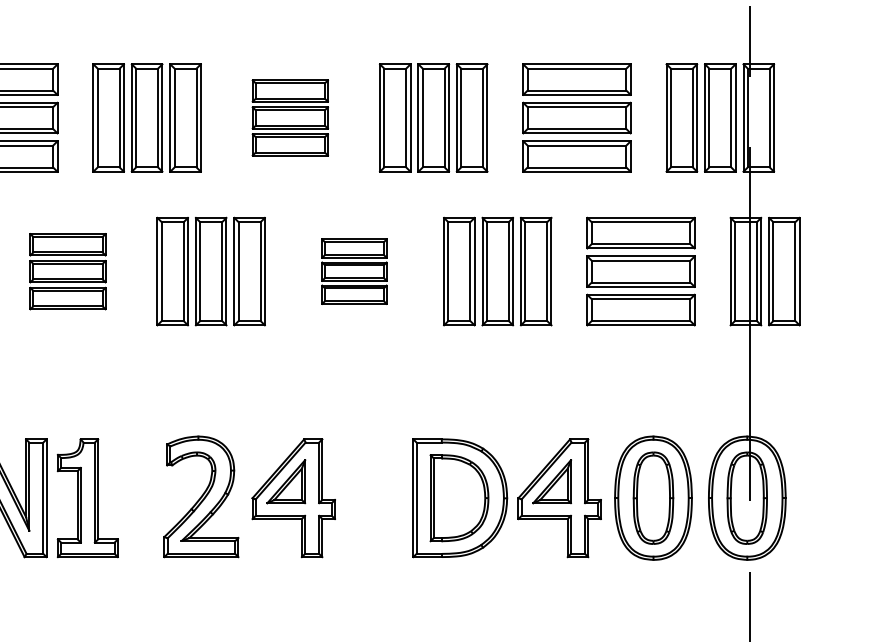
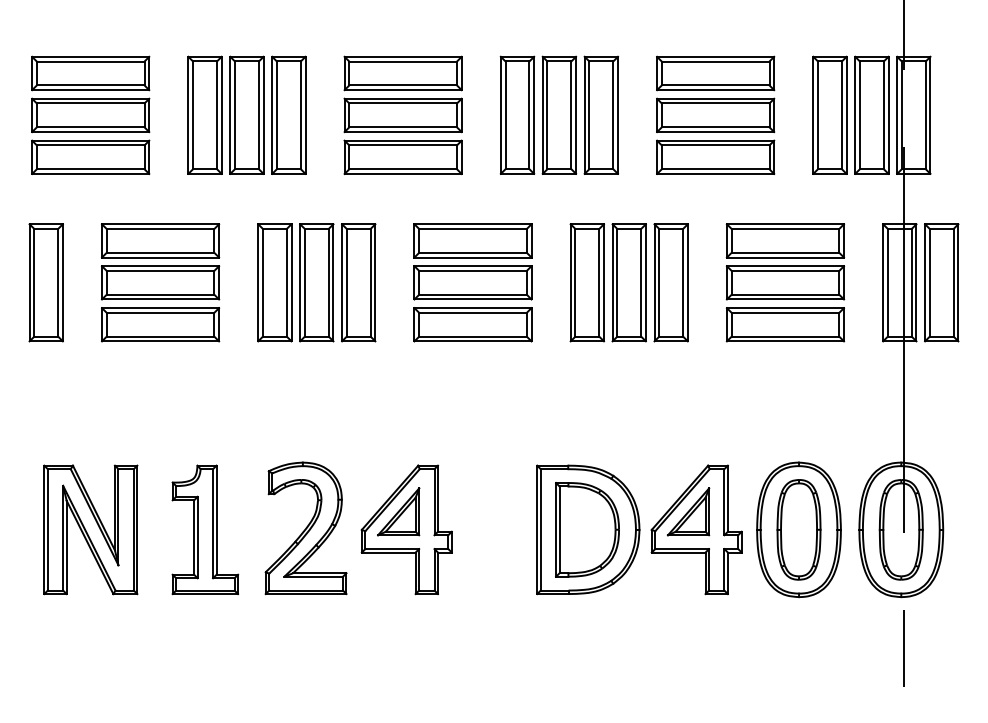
part: (289, 117) -> (402, 114), size x1.43
part: (67, 271) -> (160, 282), size x1.43
part: (353, 271) -> (472, 282), size x1.67
part: (88, 497) -> (205, 529), moved

